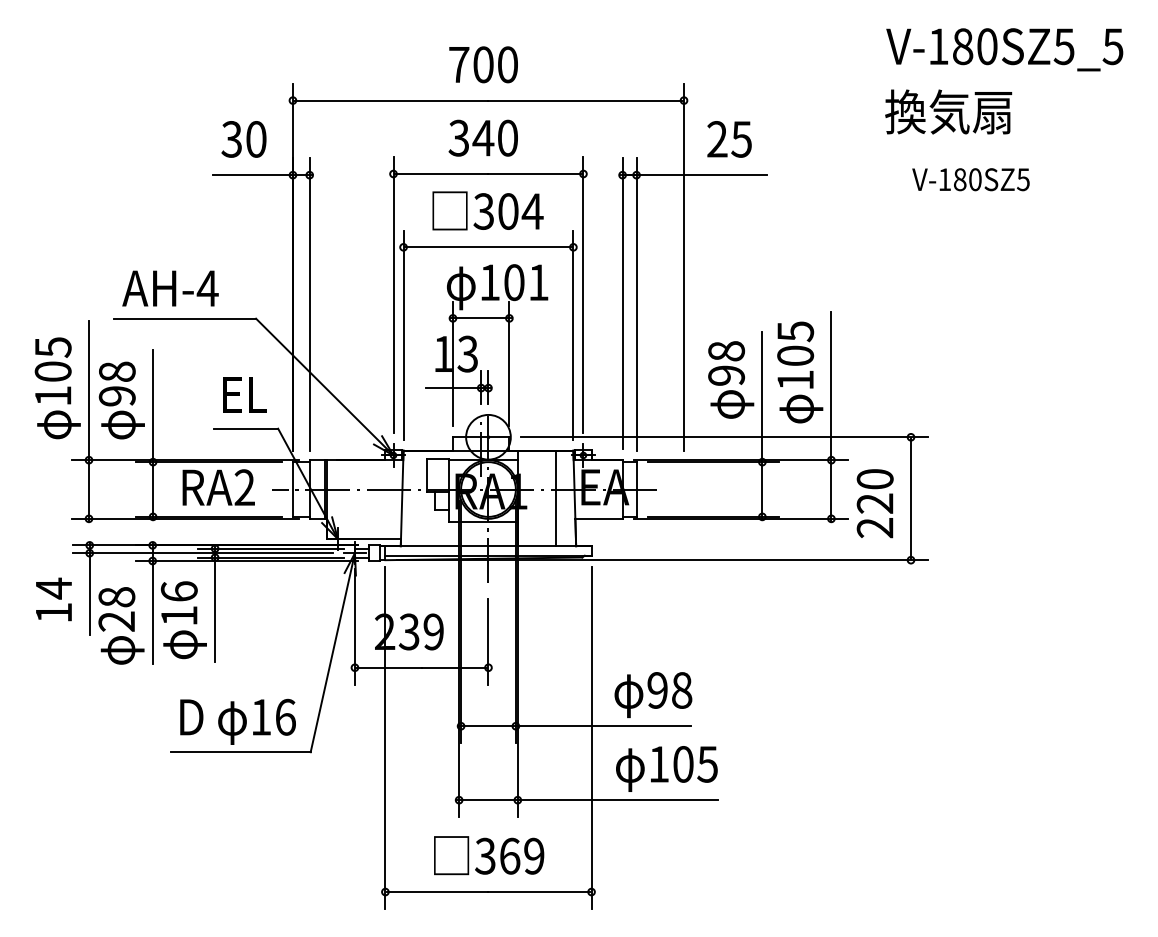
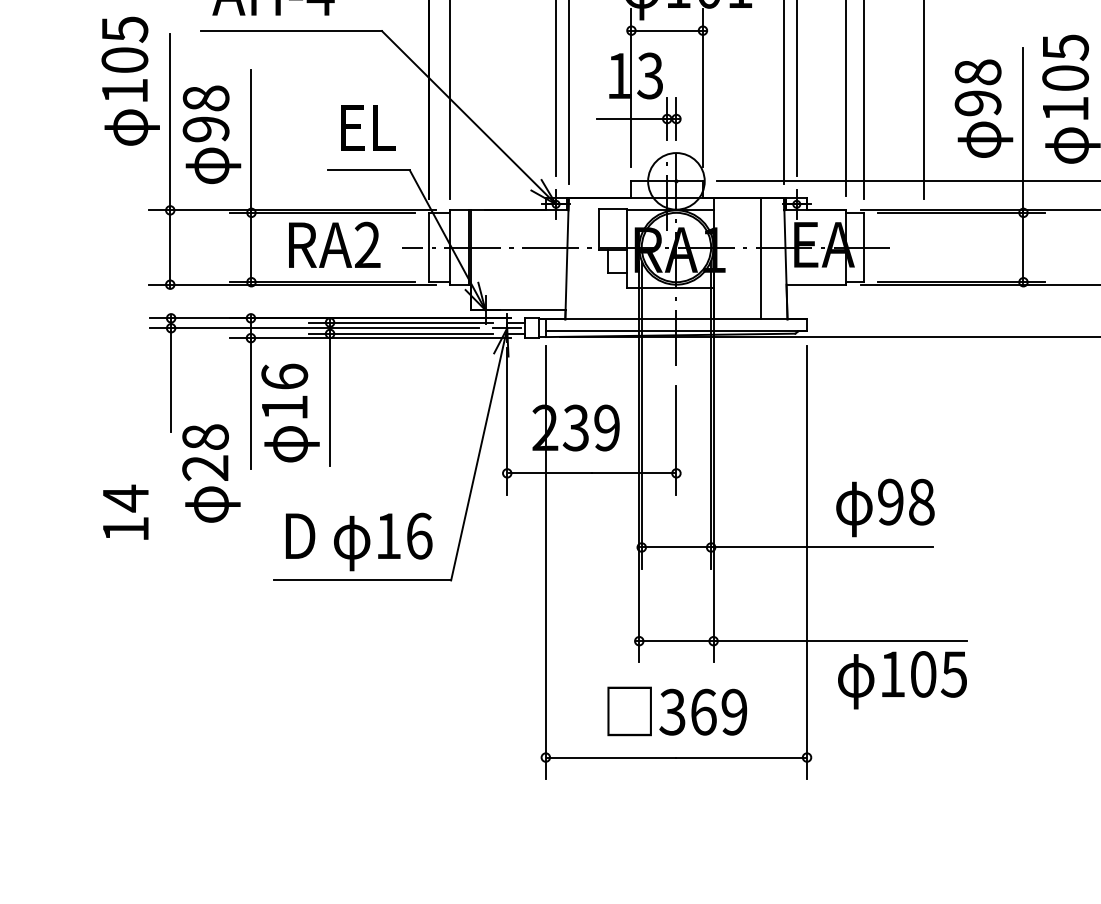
text: (57, 388) -> (130, 81), moved
text: (53, 599) -> (125, 512), moved
text: (121, 625) -> (211, 473), moved
text: (666, 768) -> (902, 679), moved

